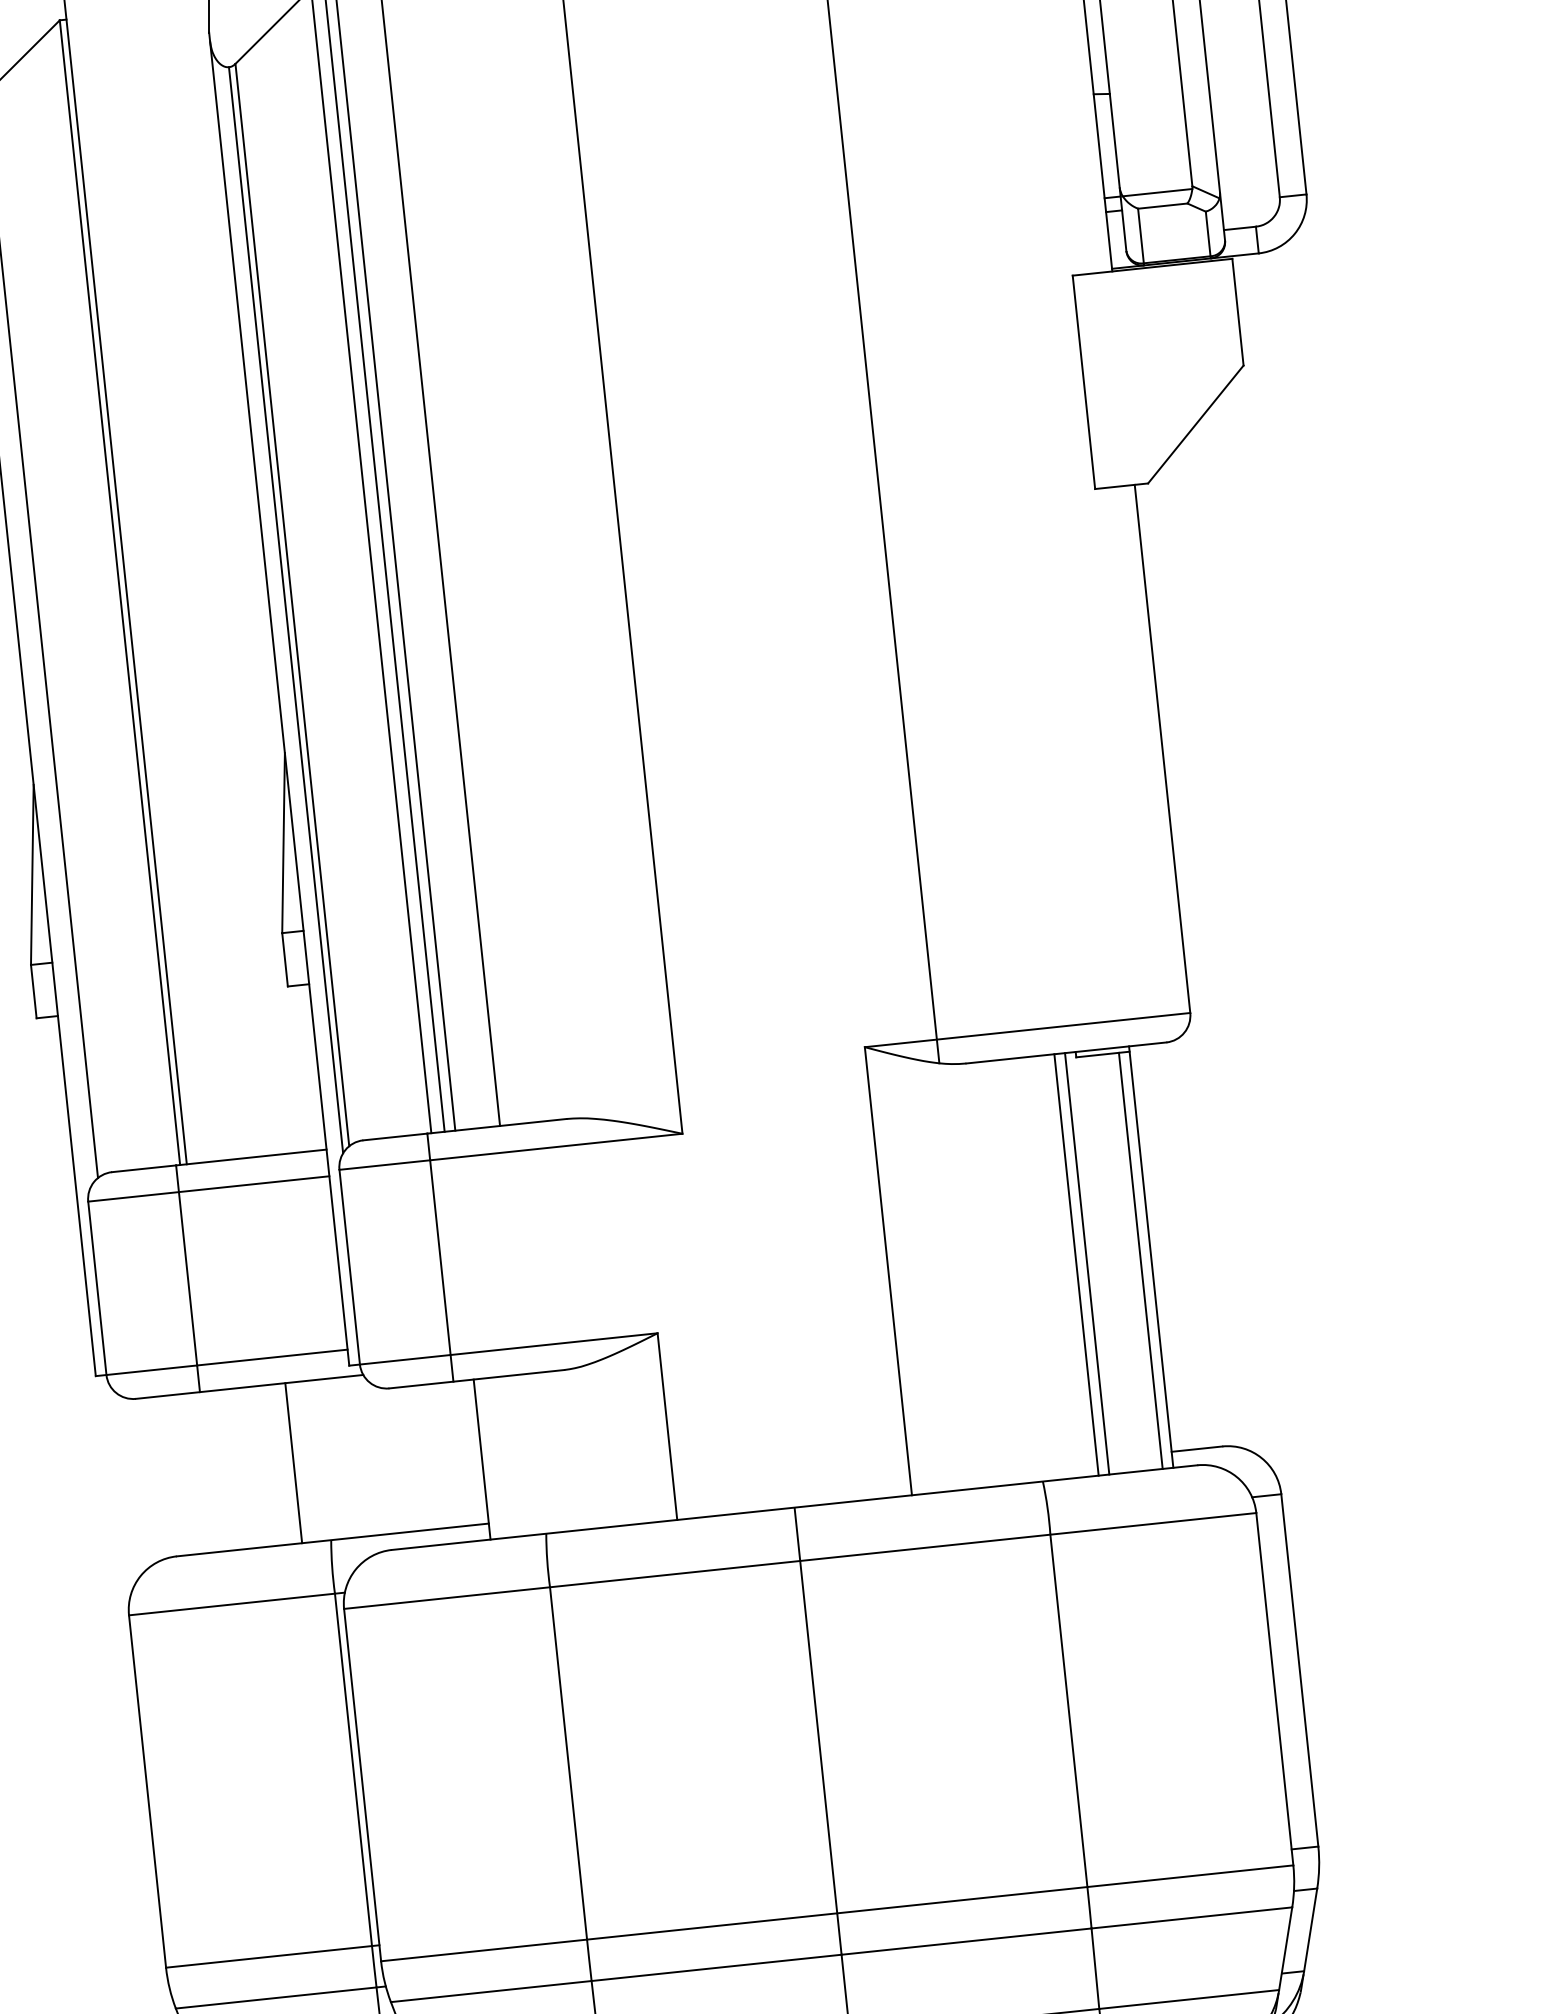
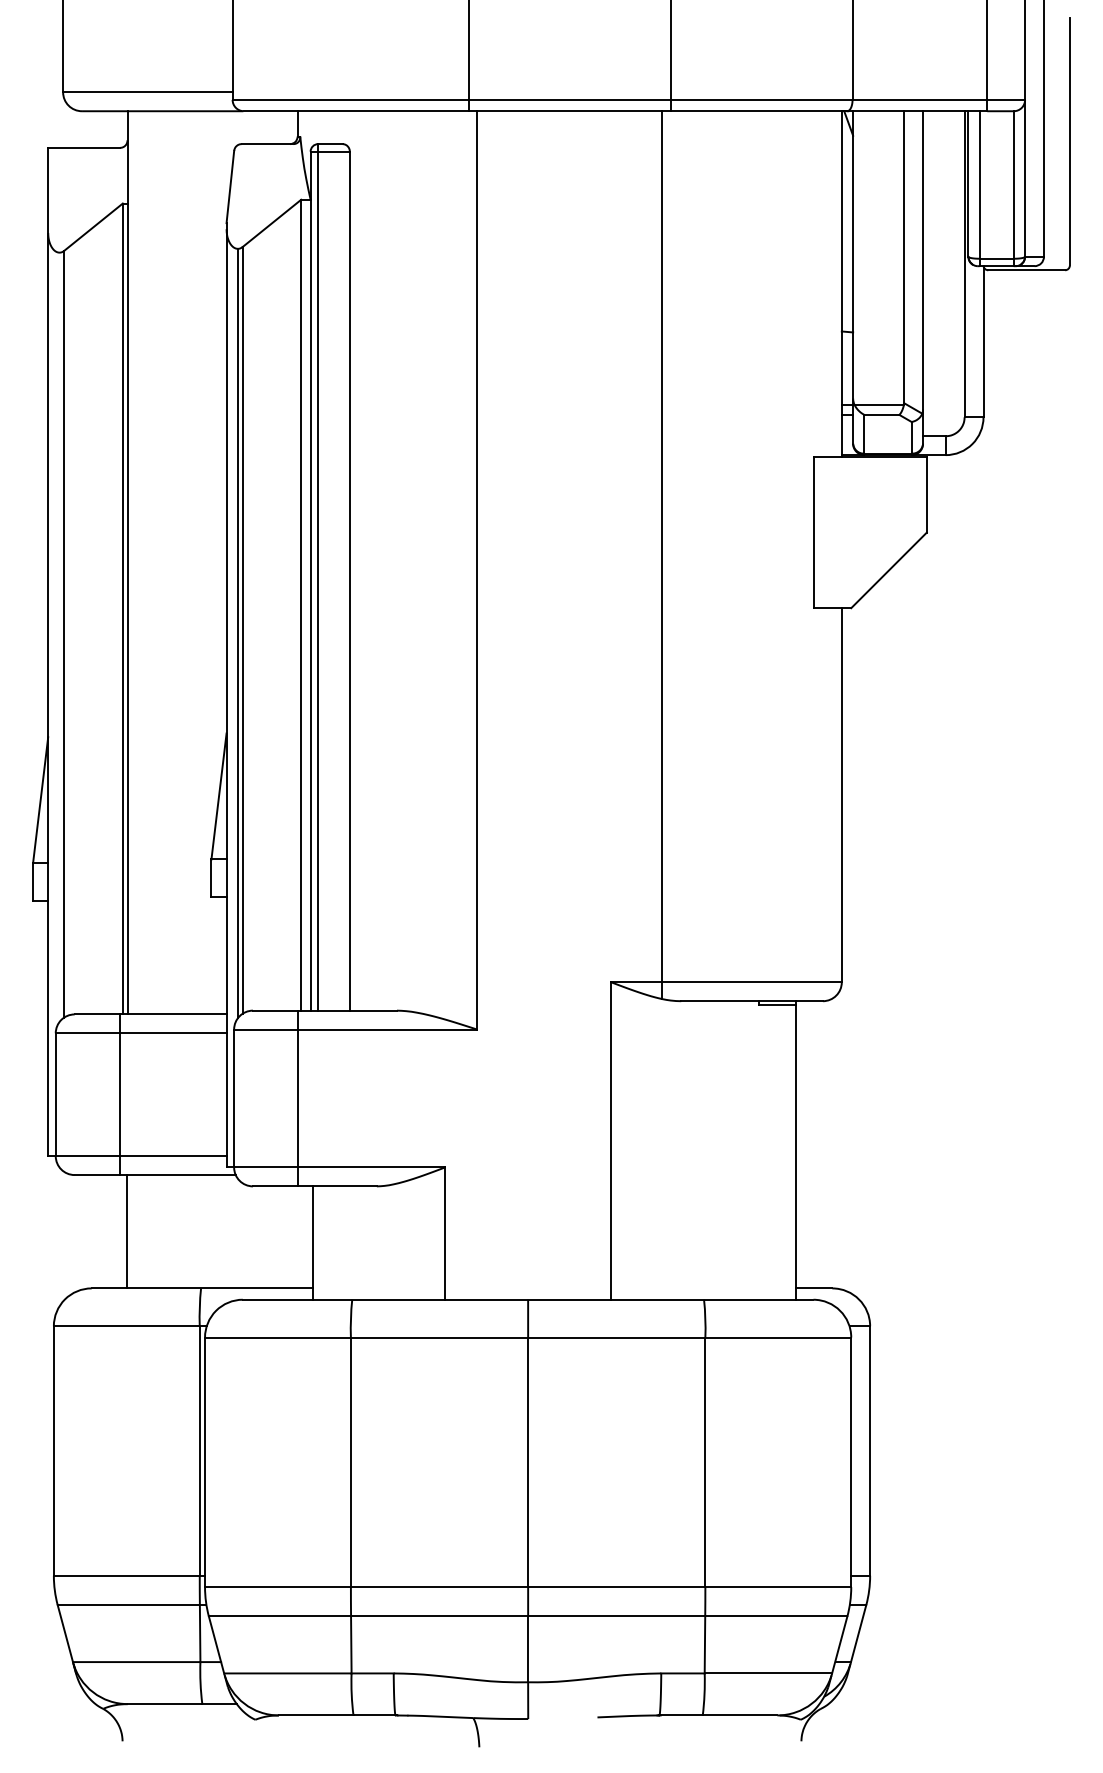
line: (1140, 1259) -> (788, 1151), removed
line: (1087, 1263) -> (751, 1150), removed
line: (1076, 1264) -> (743, 1150), removed
line: (293, 1462) -> (127, 1231), moved

